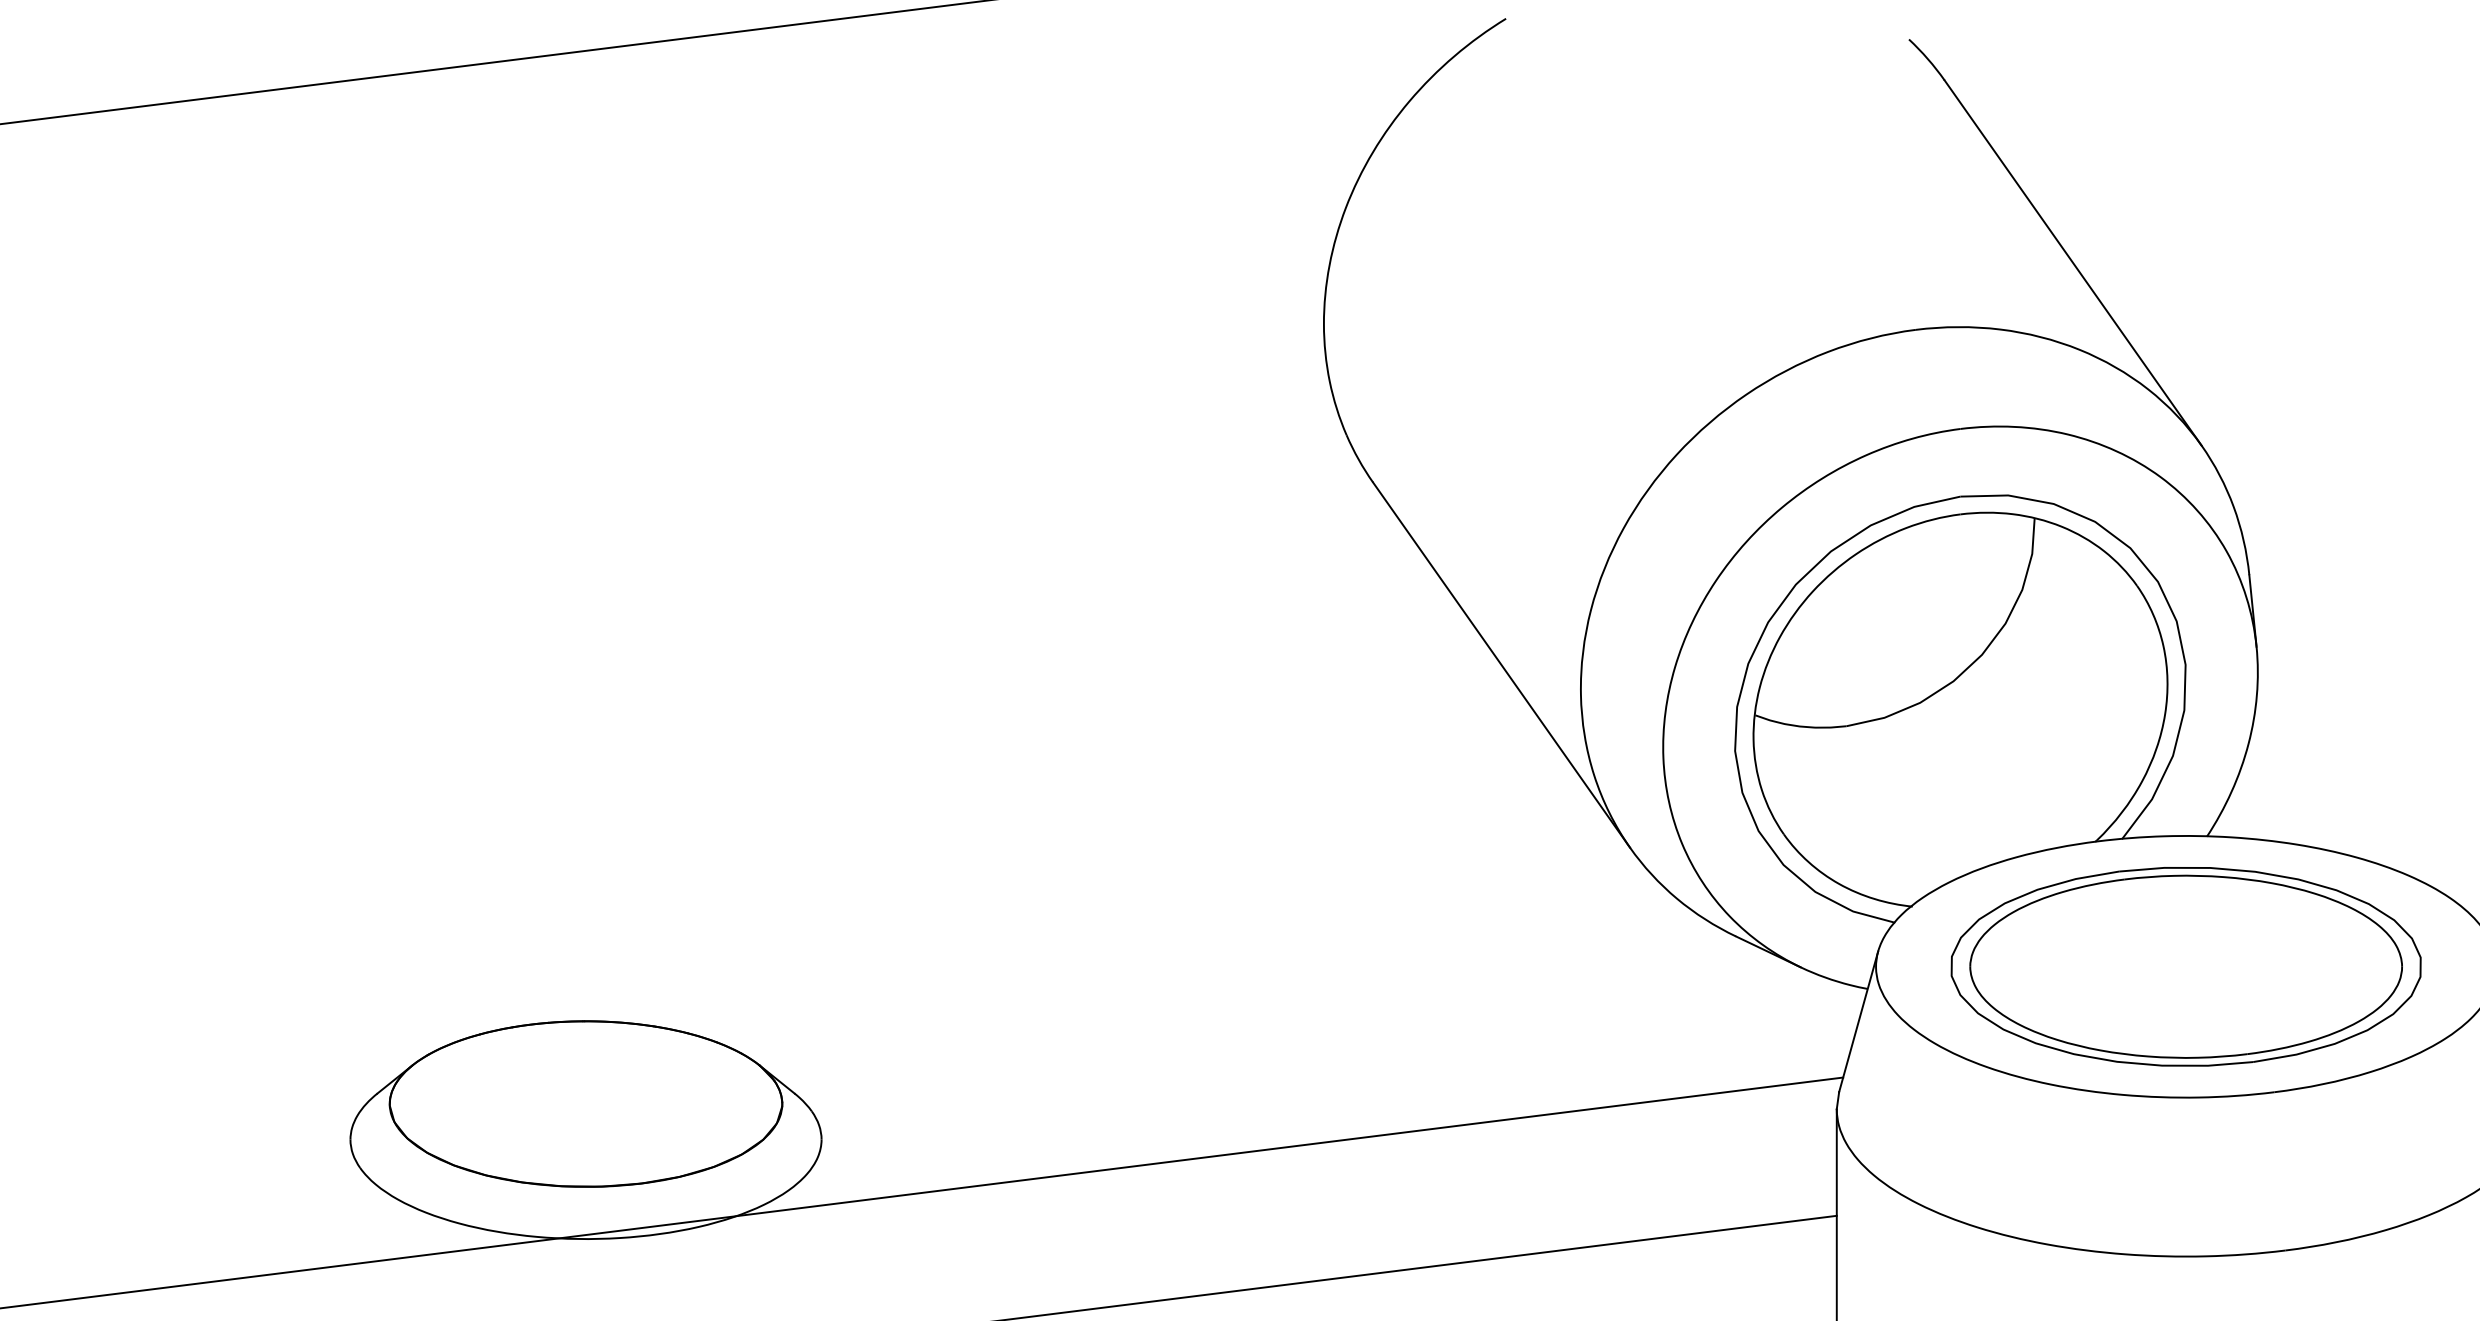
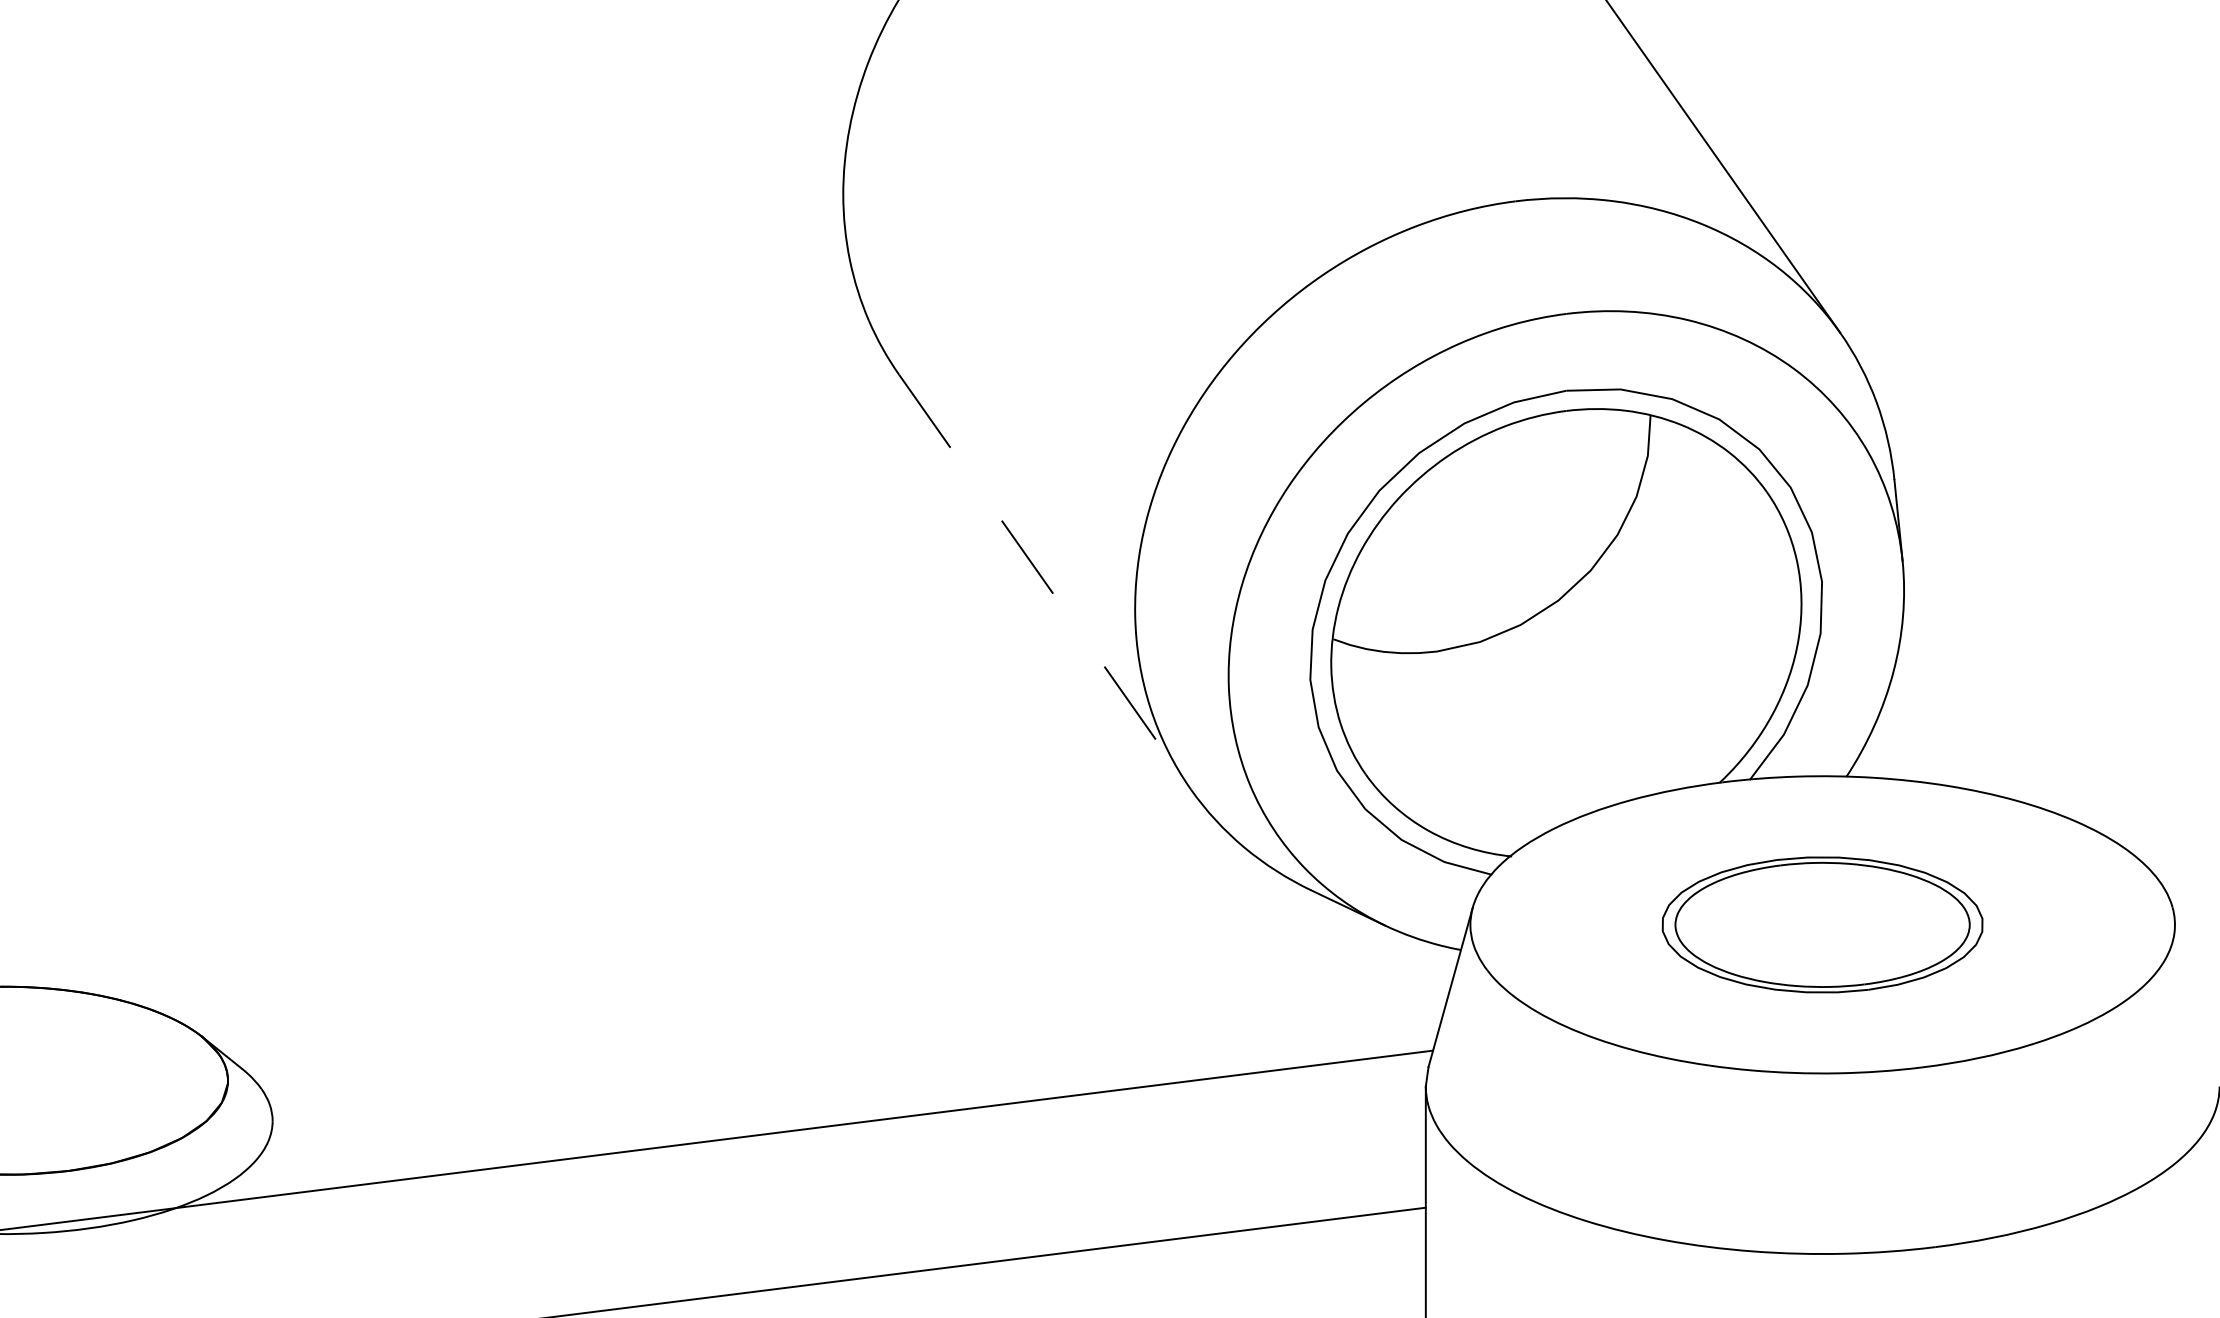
line: (1501, 665) -> (1044, 582), solid -> dashed
part: (2185, 966) -> (1821, 924), size x0.6

